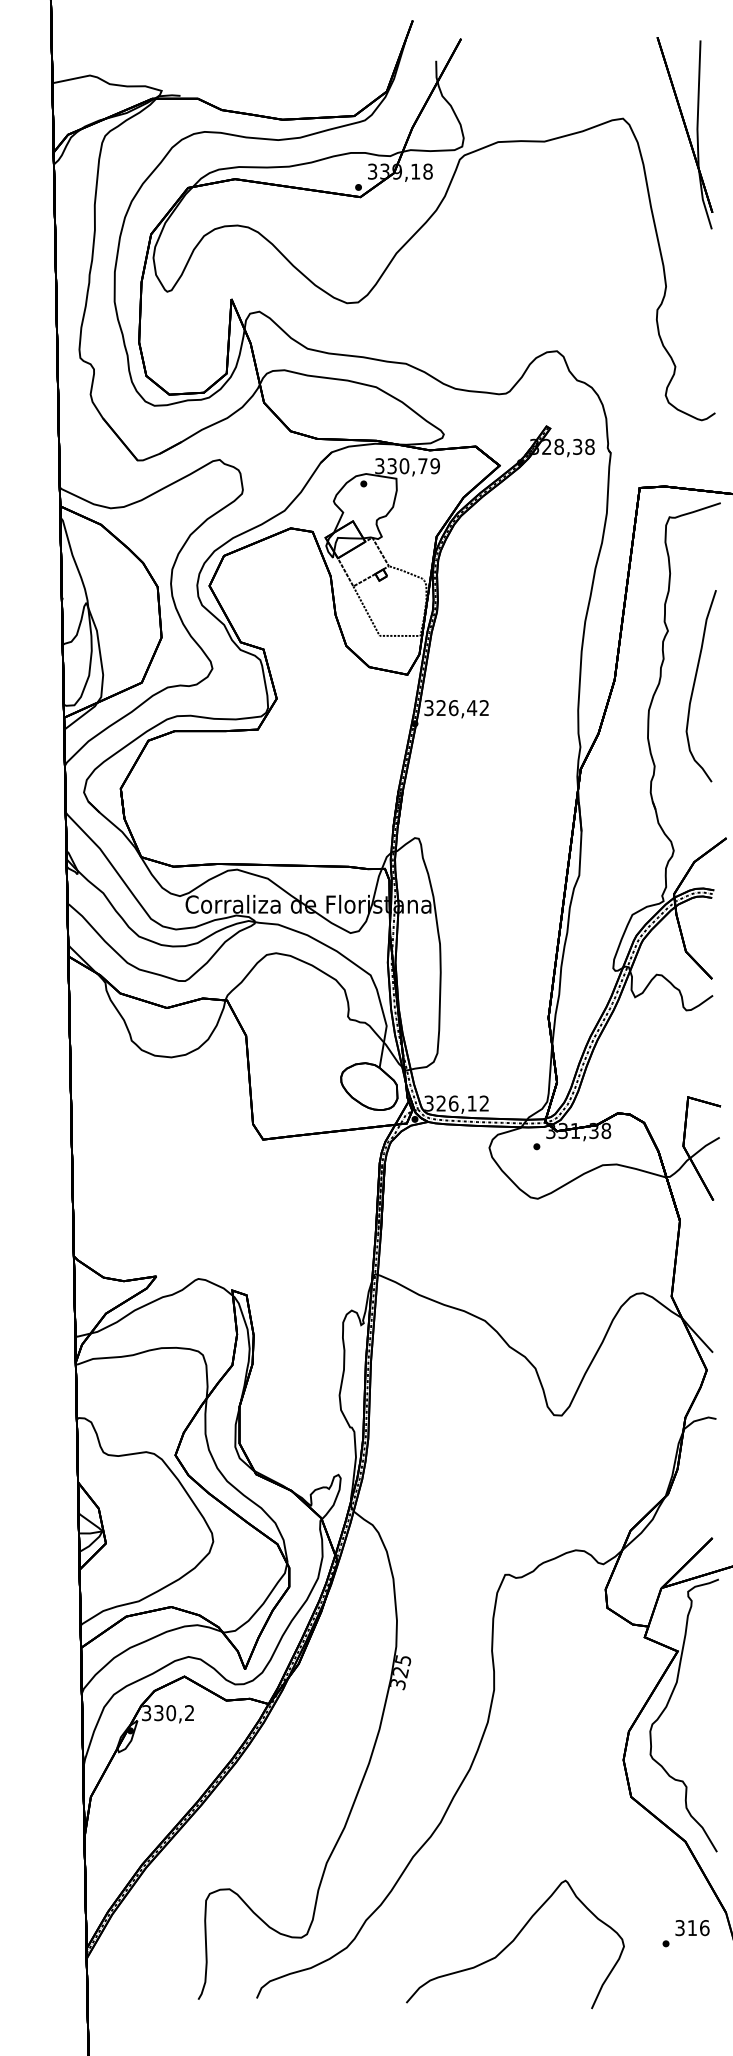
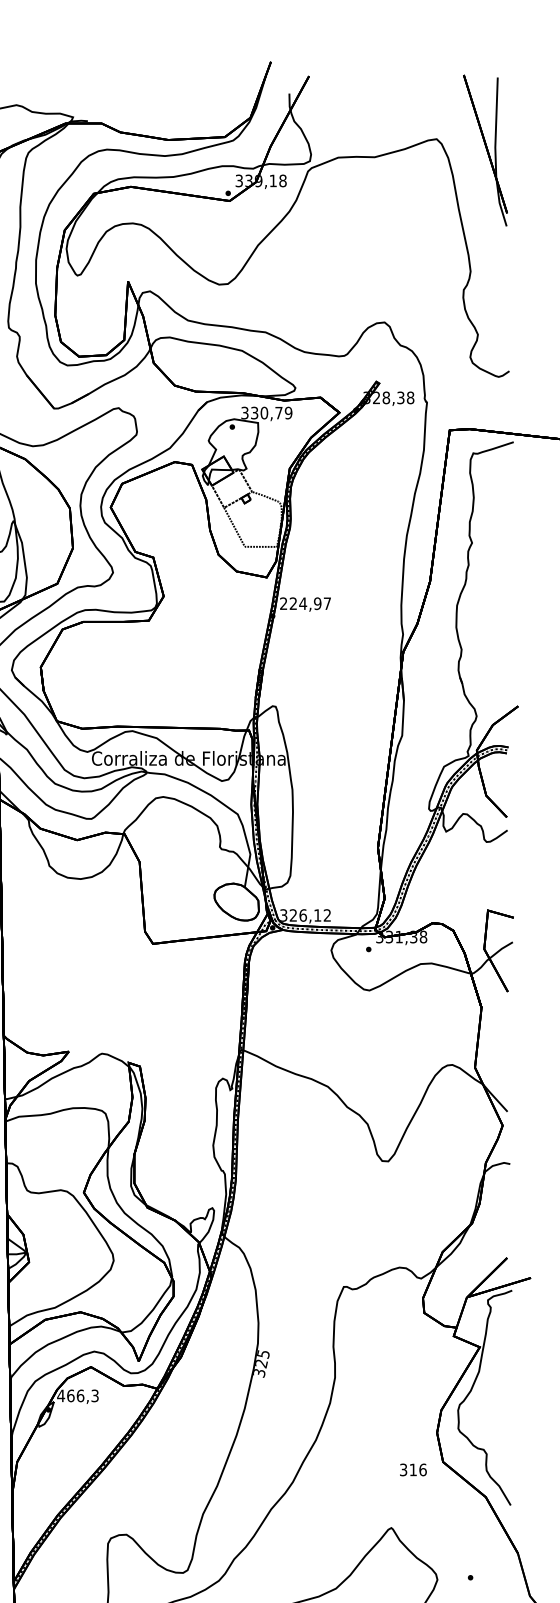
curve: (695, 683) -> (493, 584), removed
text: (456, 708) -> (305, 604), 326,42 -> 224,97
text: (167, 1713) -> (77, 1396), 330,2 -> 466,3
text: (692, 1928) -> (413, 1470), moved

